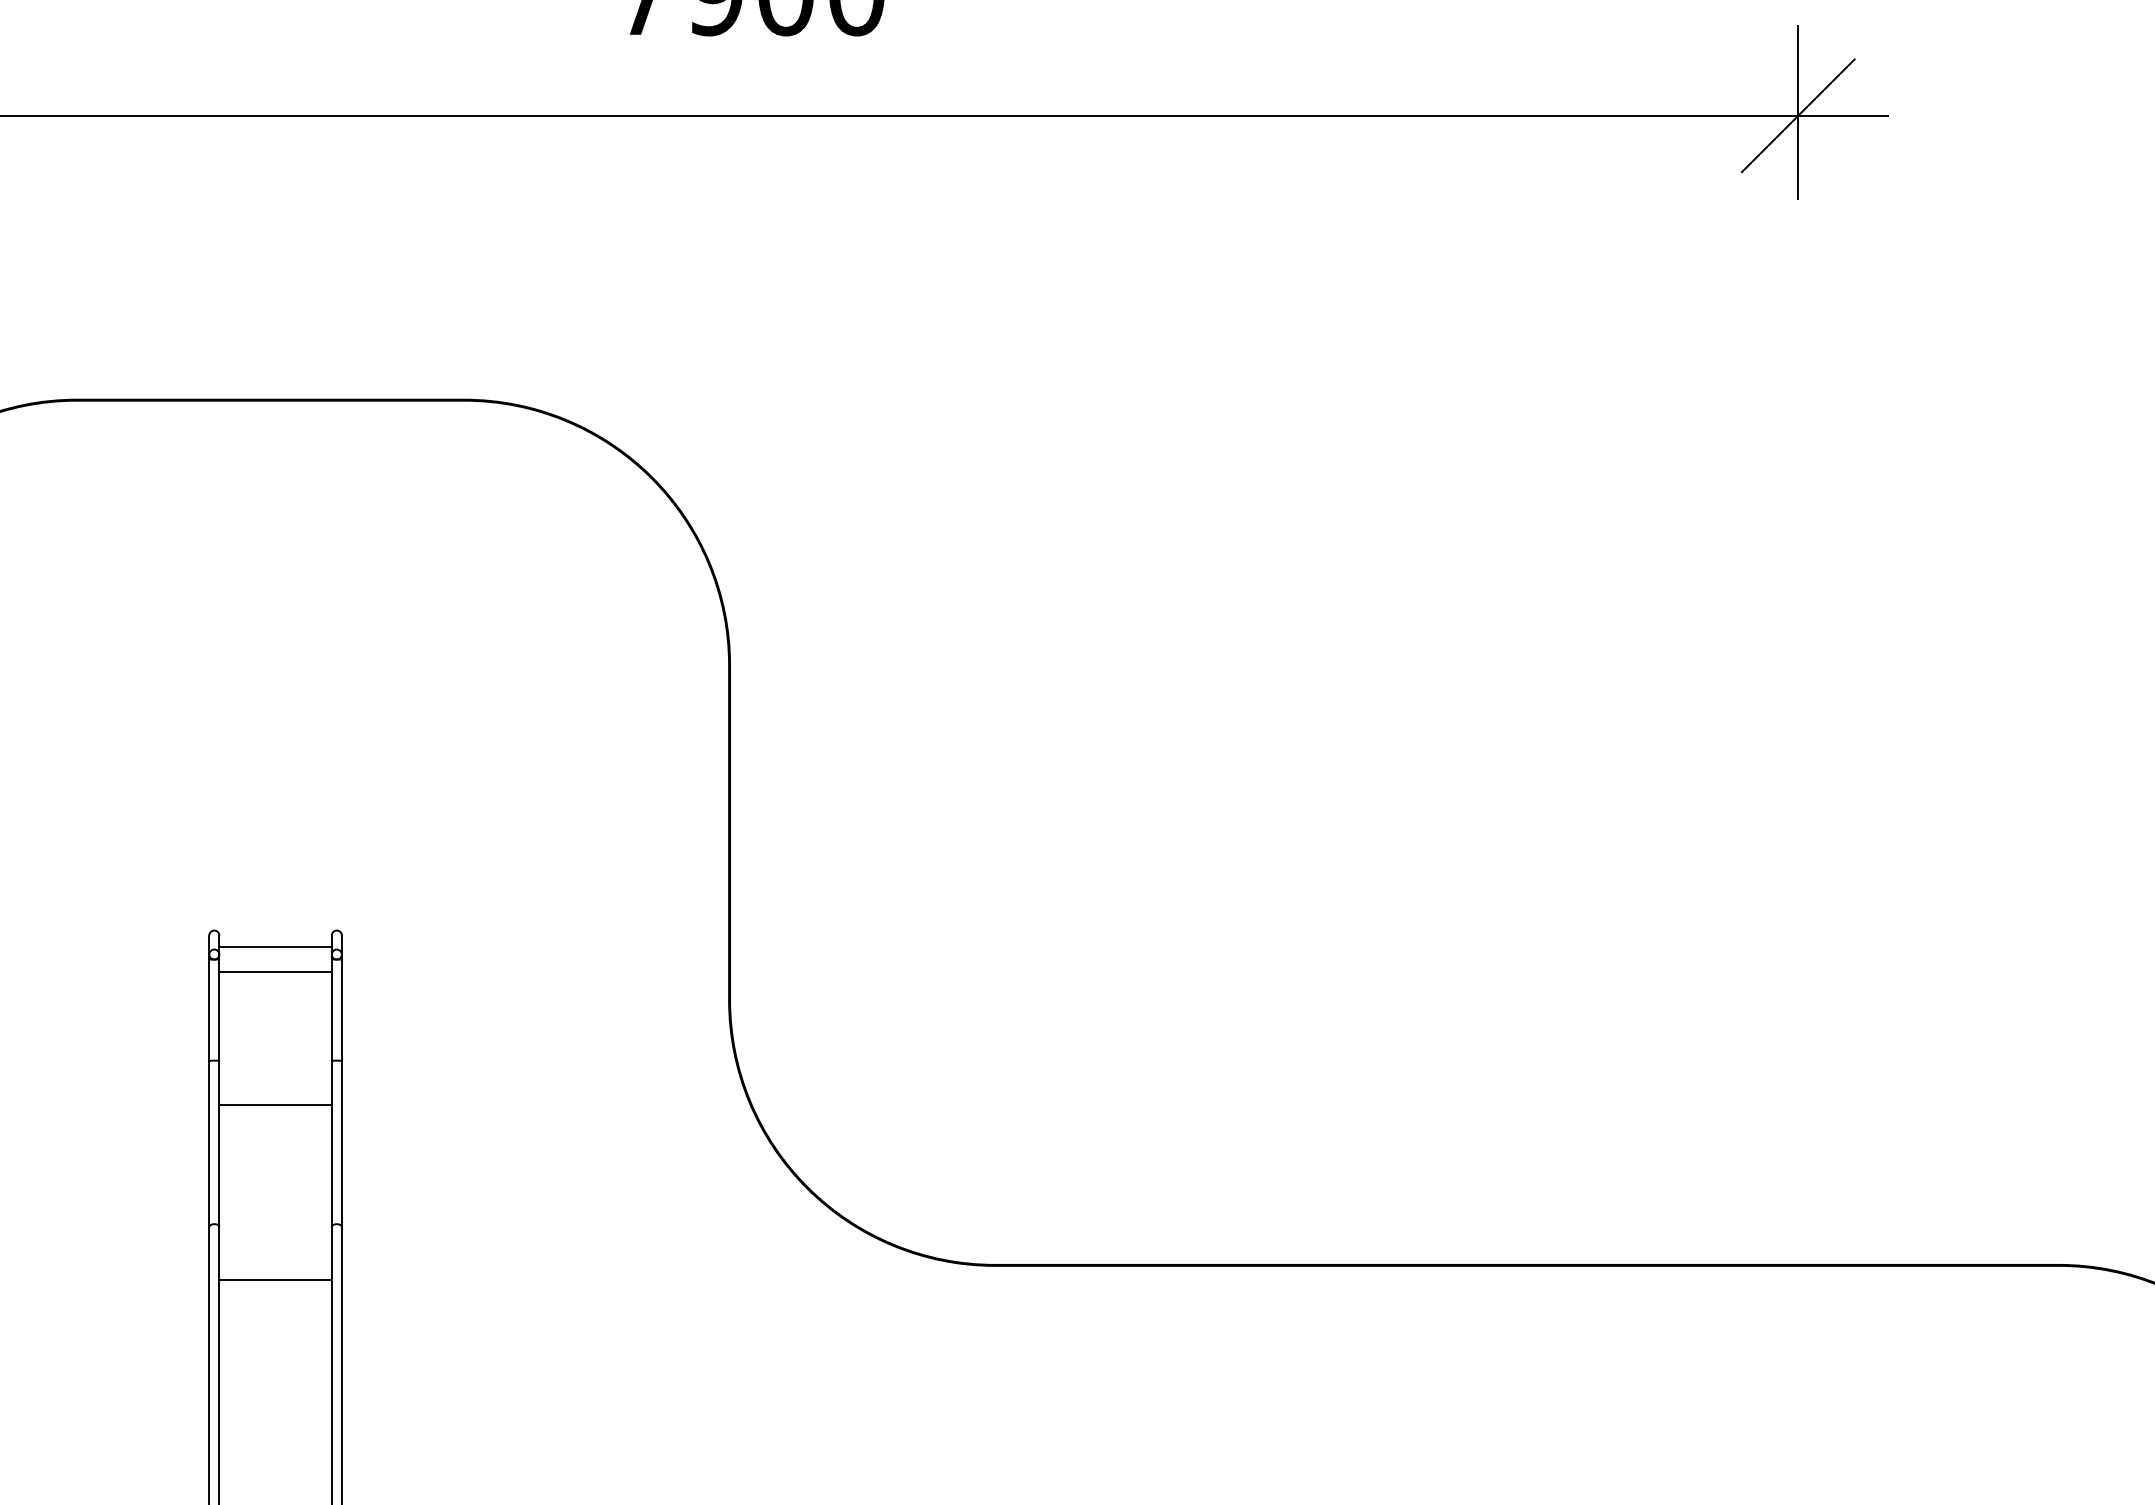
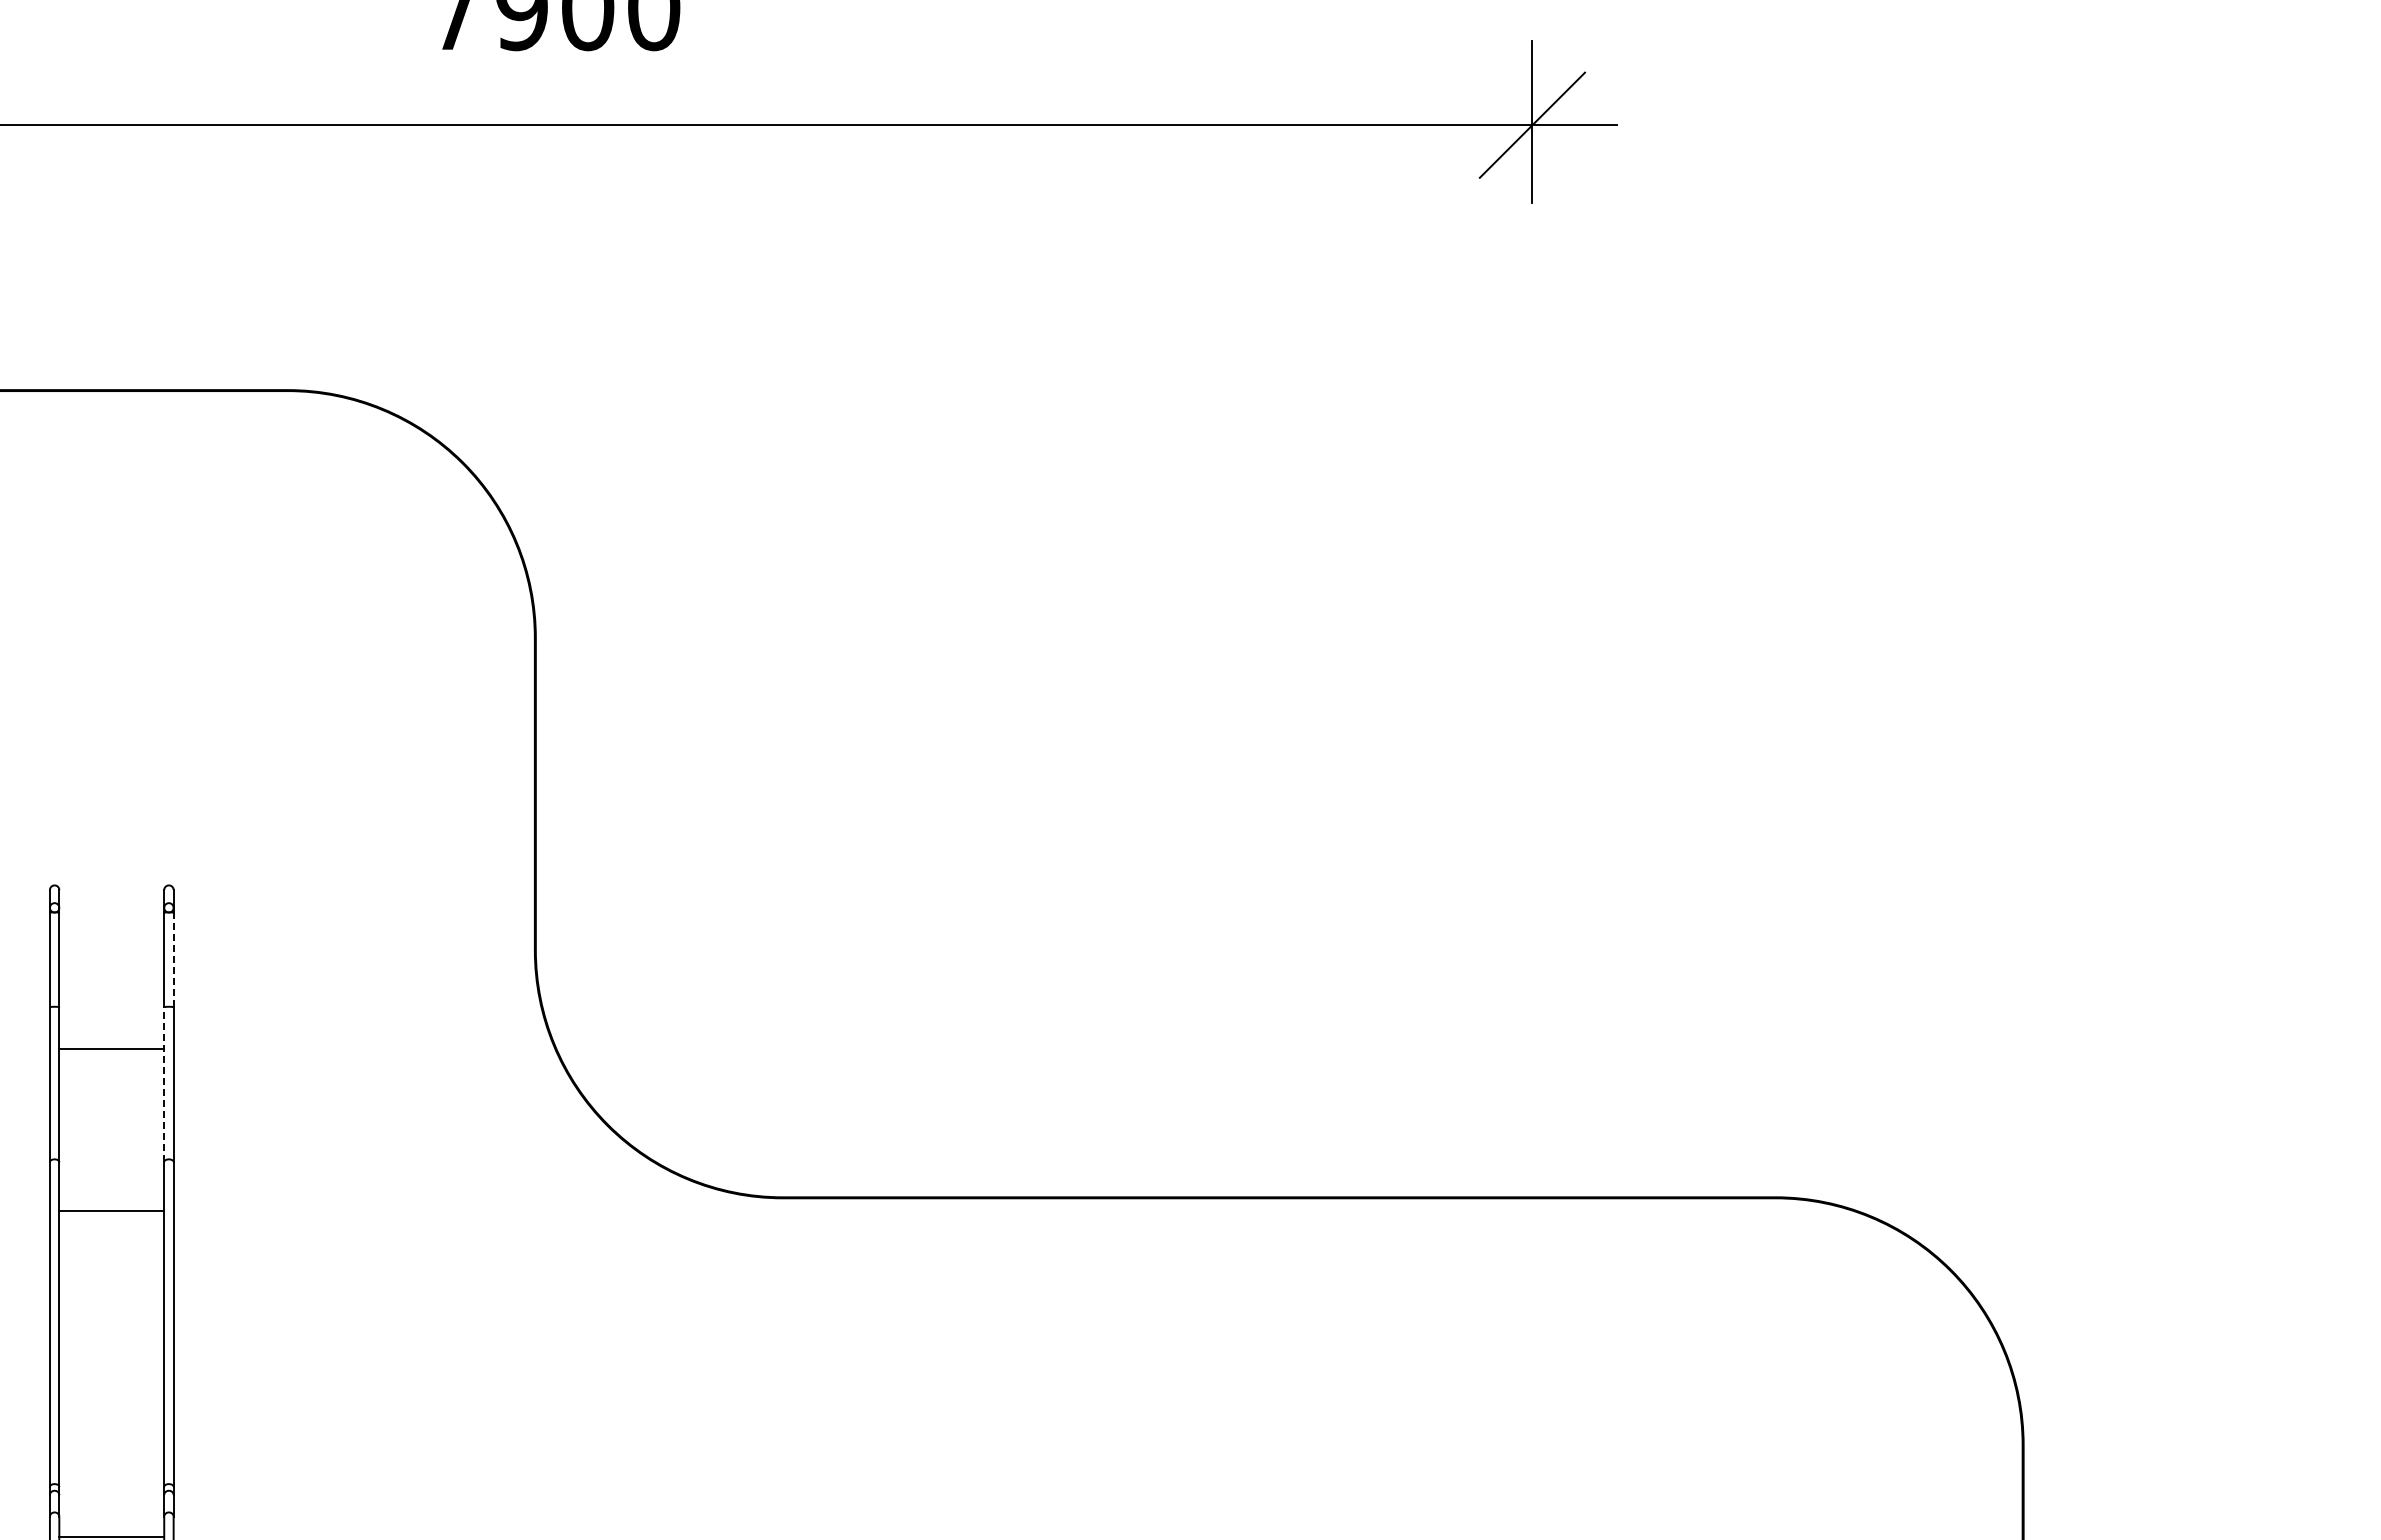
line: (275, 946) -> (111, 900), removed
line: (275, 971) -> (111, 923), removed
line: (341, 1009) -> (173, 959), solid -> dashed
line: (332, 1143) -> (164, 1084), solid -> dashed

